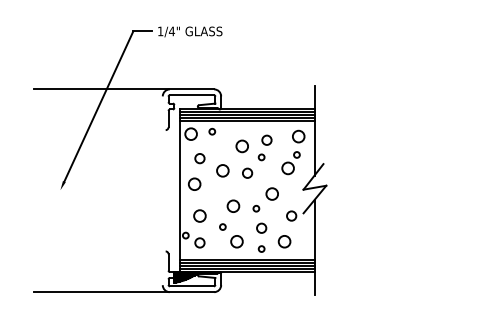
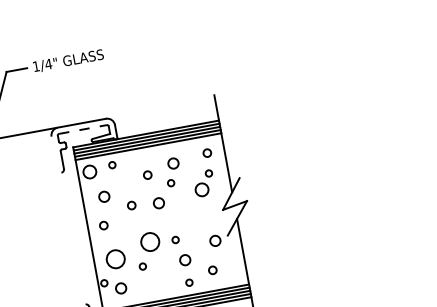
line: (192, 95) -> (83, 129), solid -> dashed
circle: (298, 136) -> (206, 153), size x0.6
circle: (241, 146) -> (147, 175), size x0.6
circle: (222, 170) -> (131, 205), size x0.6
circle: (194, 183) -> (103, 224), size x0.6
circle: (271, 193) -> (189, 220), removed
circle: (233, 205) -> (150, 241), size x1.4
circle: (199, 215) -> (115, 258), size x1.4
circle: (236, 241) -> (160, 279), removed
circle: (284, 241) -> (212, 269), size x0.6

